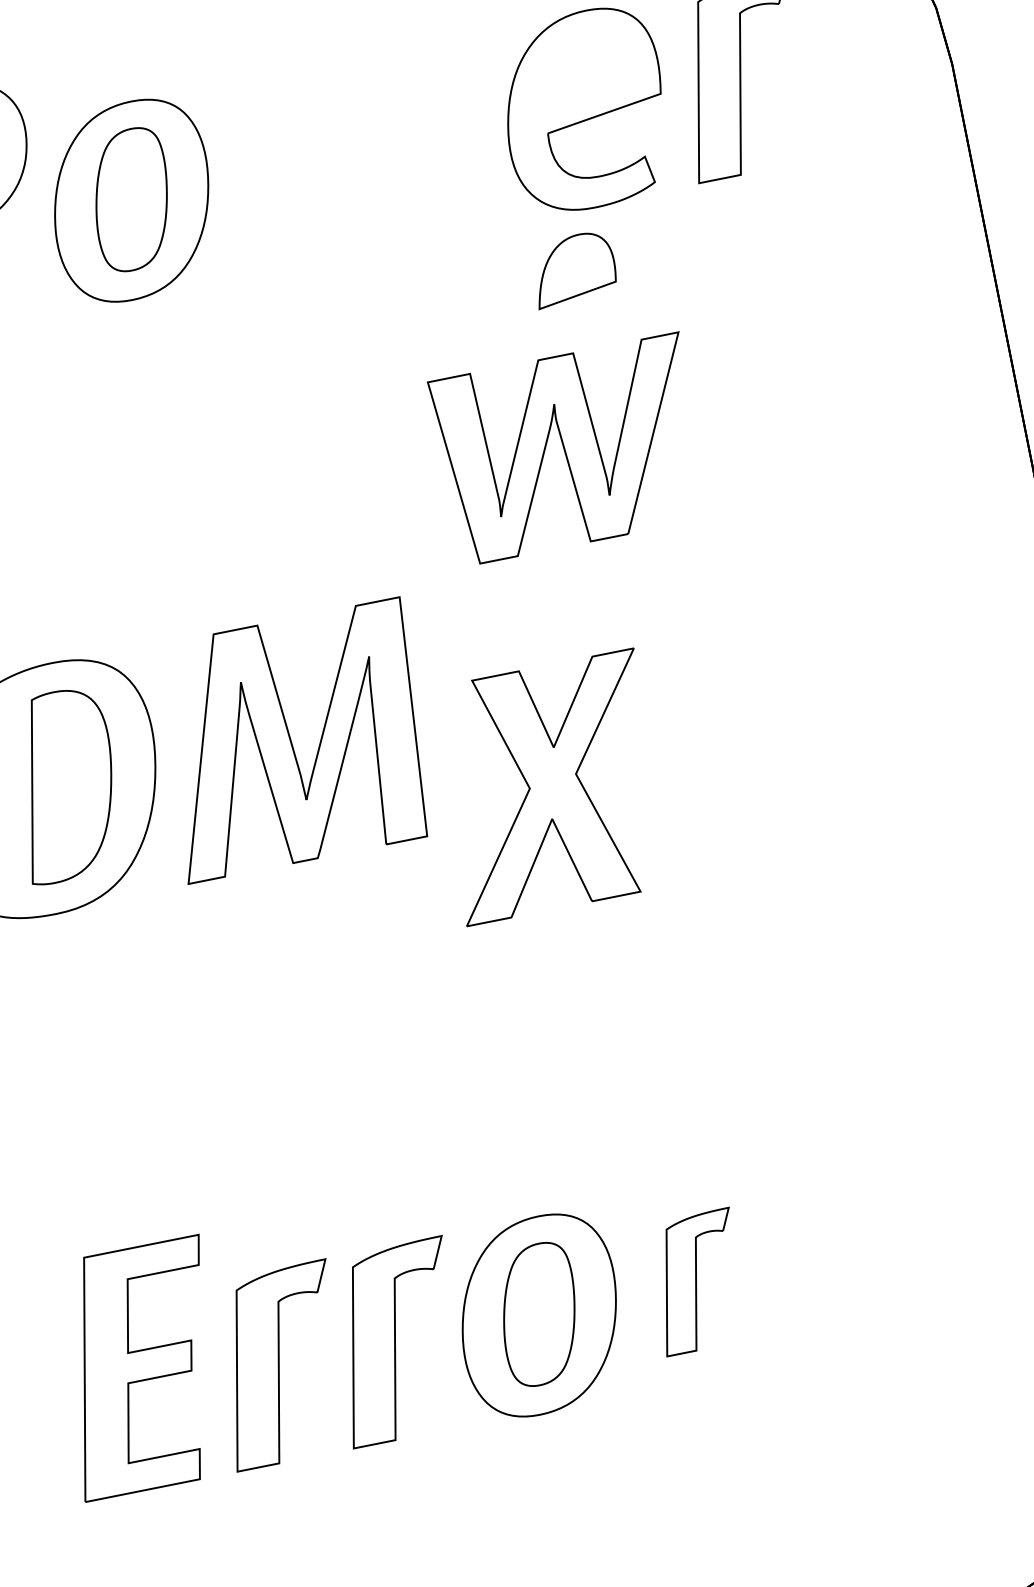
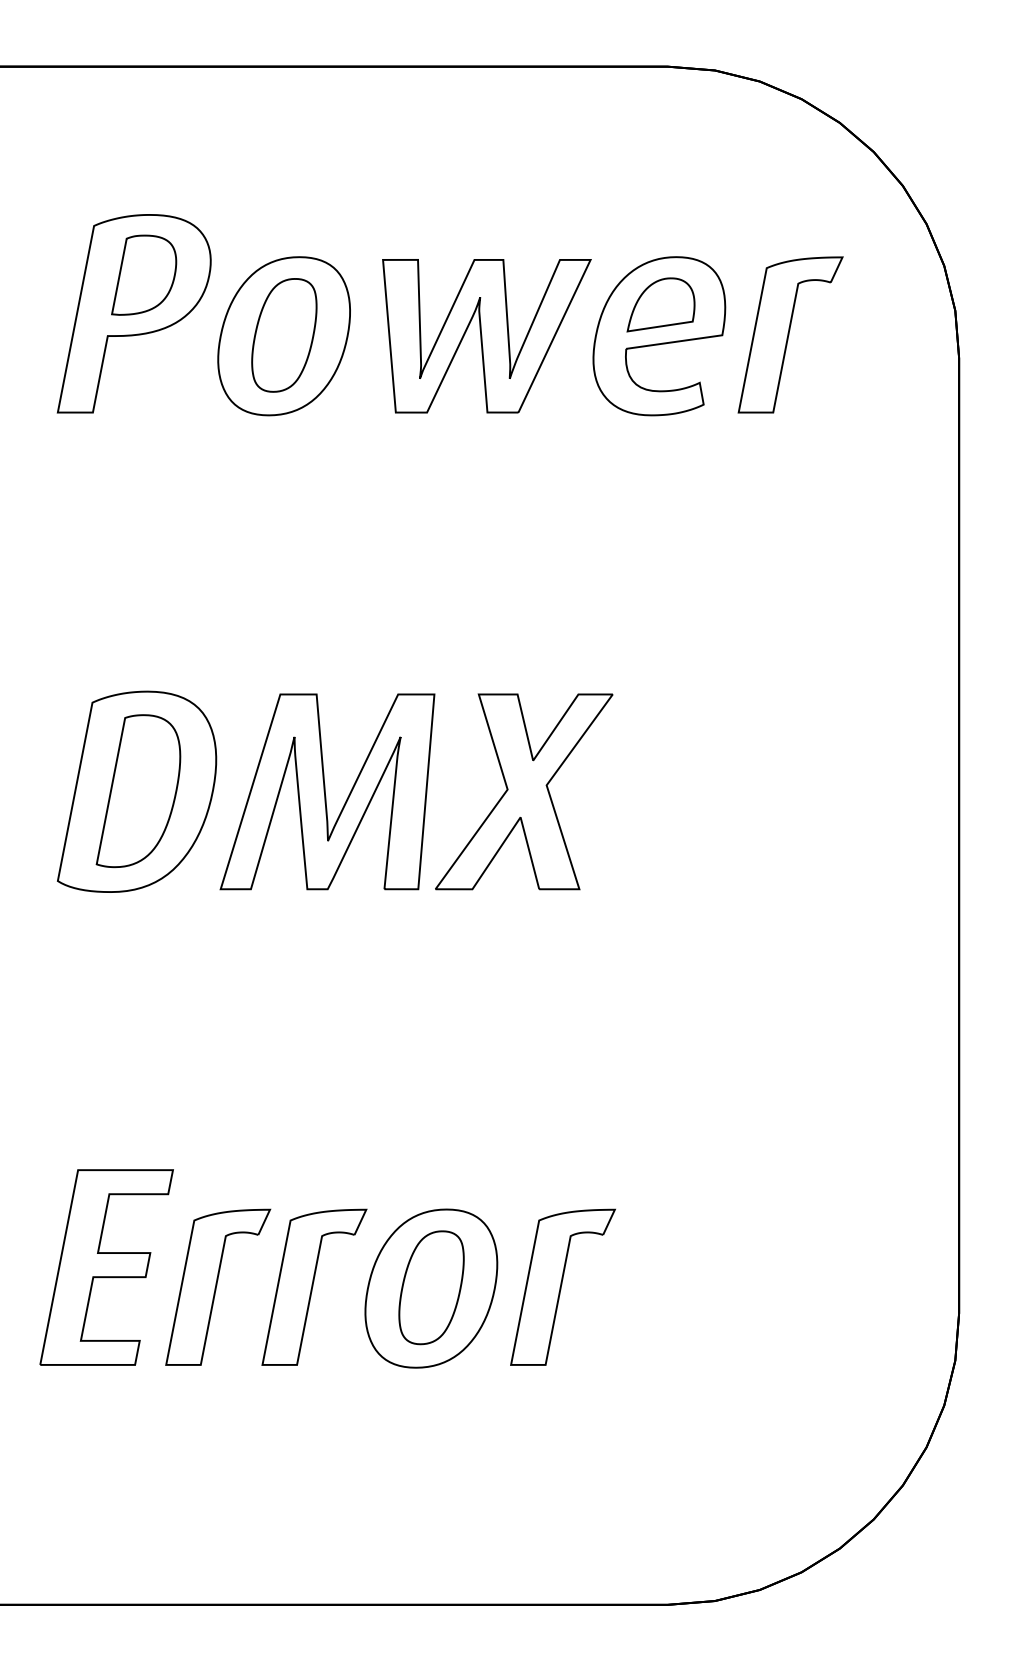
part: (572, 268) -> (660, 304), moved
part: (571, 449) -> (486, 336), moved
part: (550, 786) -> (524, 791), moved
part: (697, 1281) -> (562, 1286), size x1.43

